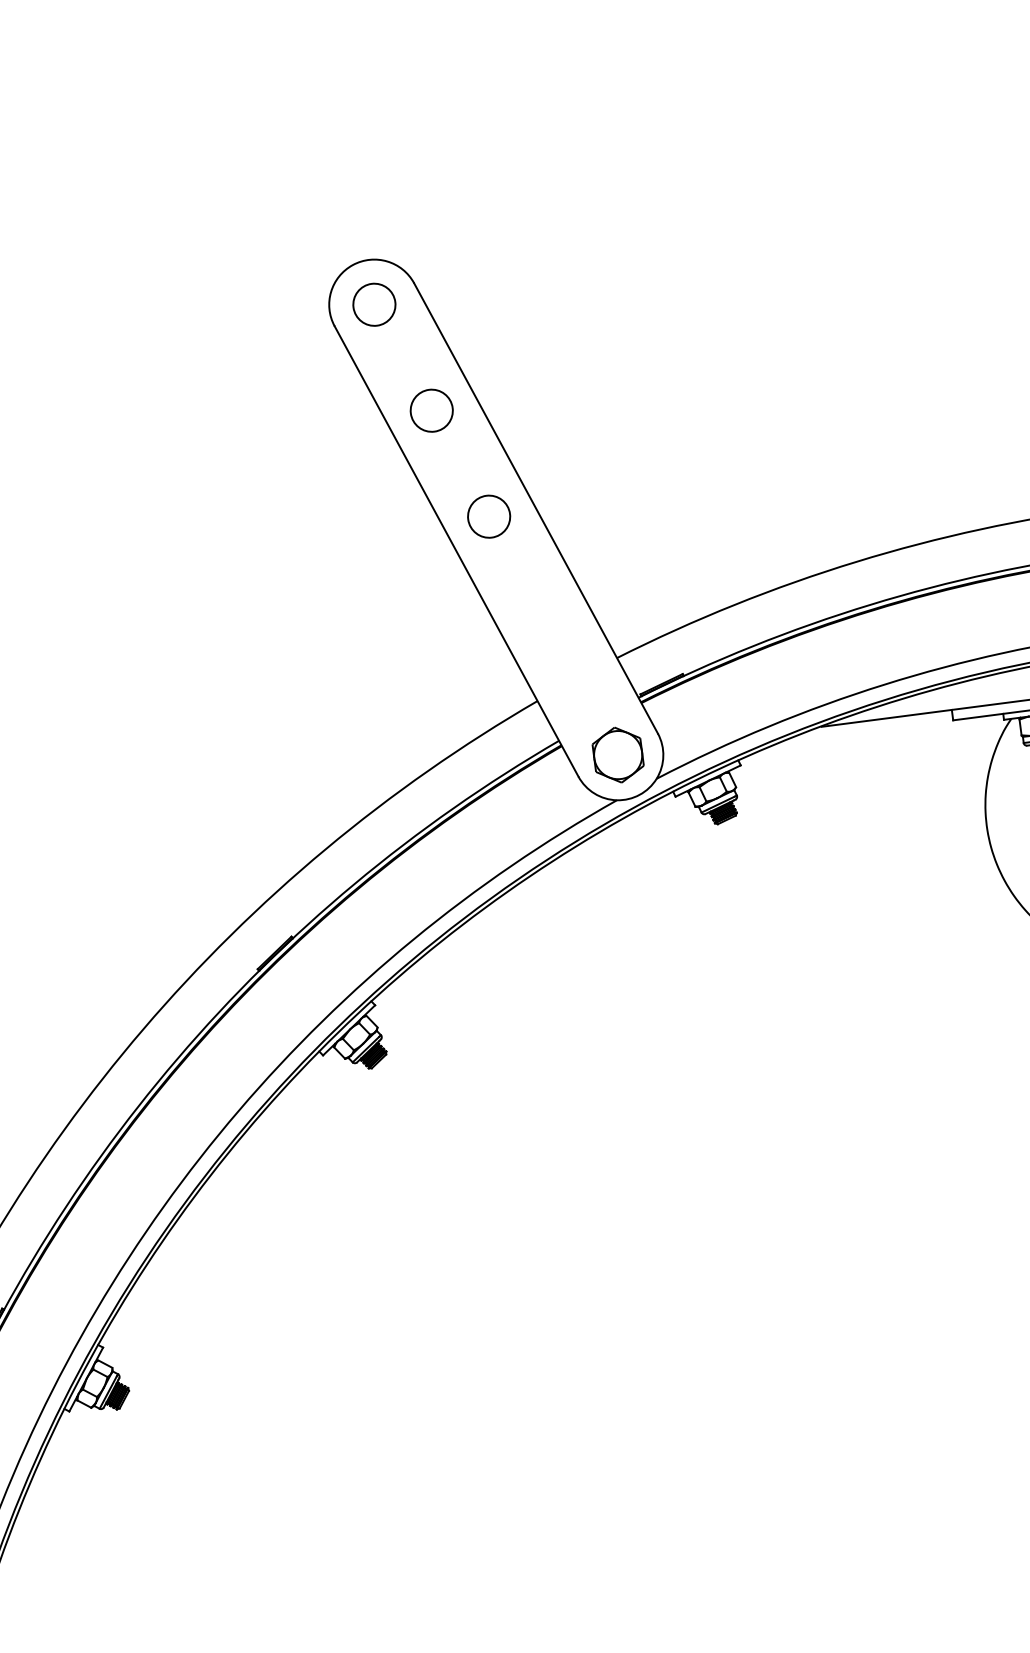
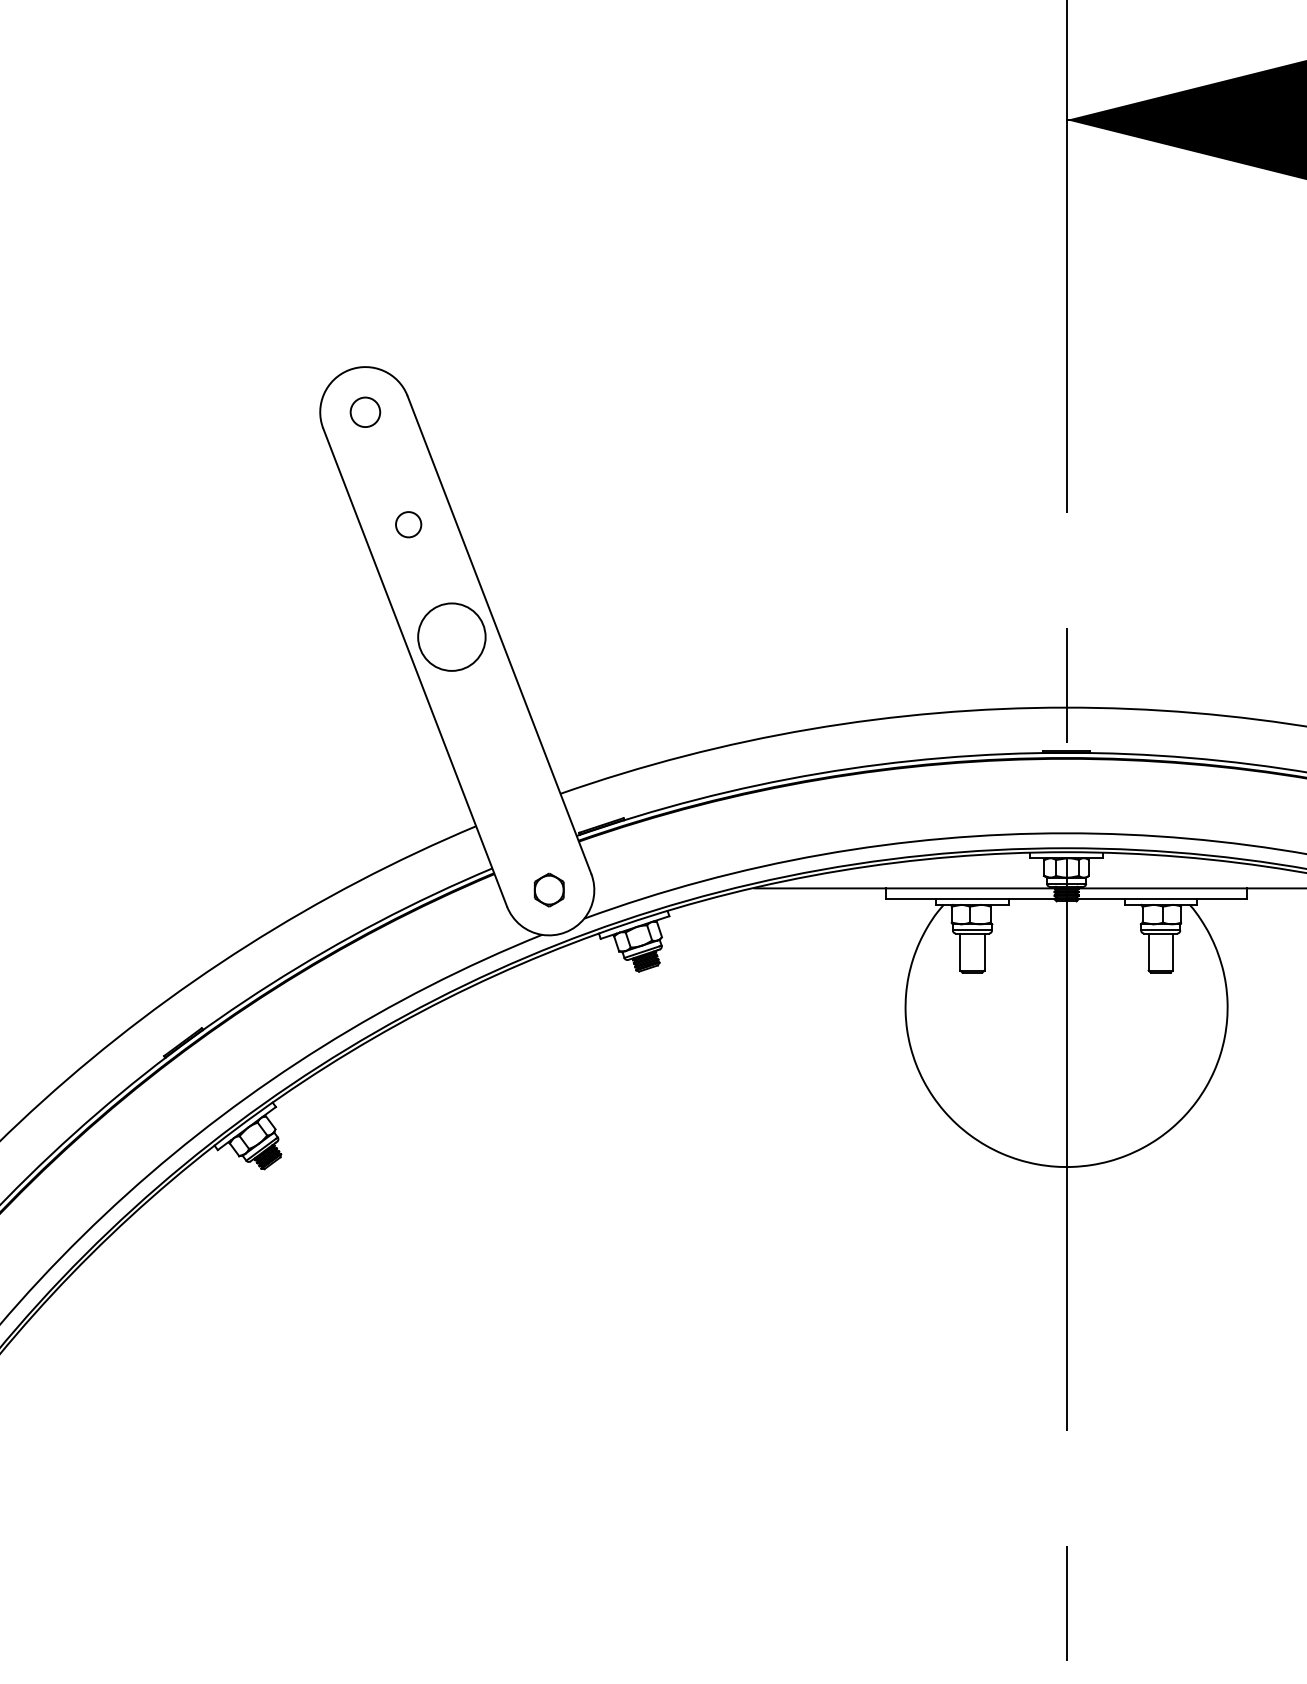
circle: (374, 305) -> (365, 412), size x0.7
circle: (431, 410) -> (408, 524), size x0.6
circle: (488, 517) -> (451, 637), size x1.6
part: (618, 754) -> (549, 889), size x0.6

